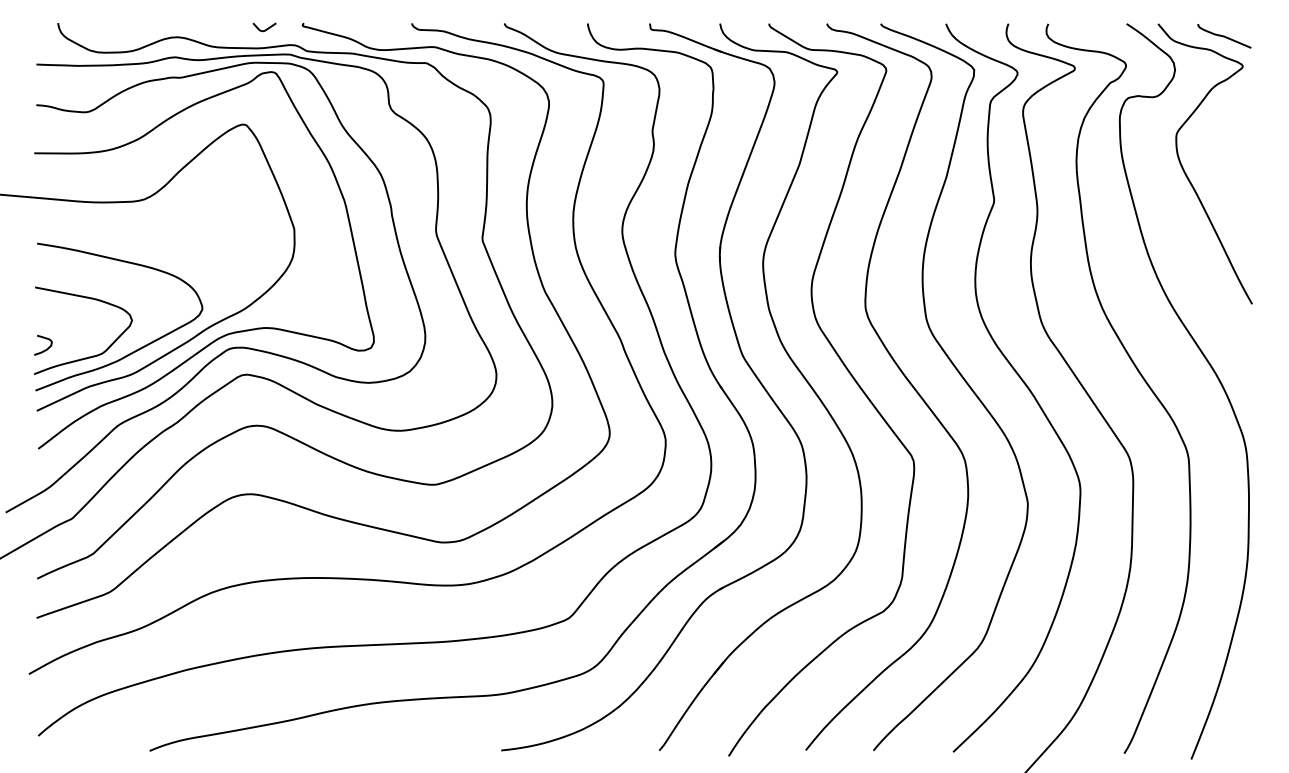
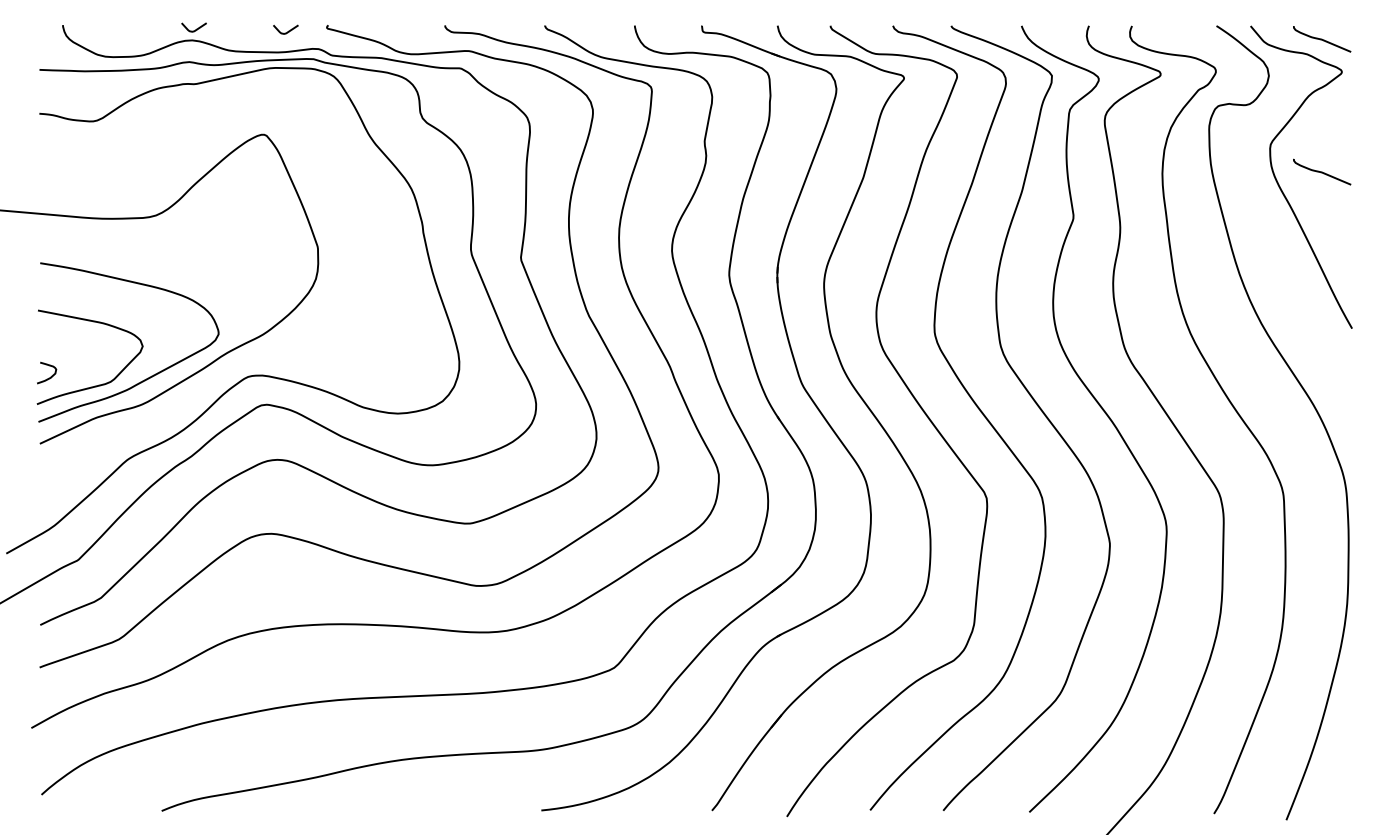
curve: (179, 27) -> (193, 29), added
curve: (1224, 159) -> (1322, 172), added
curve: (227, 333) -> (245, 360), removed

